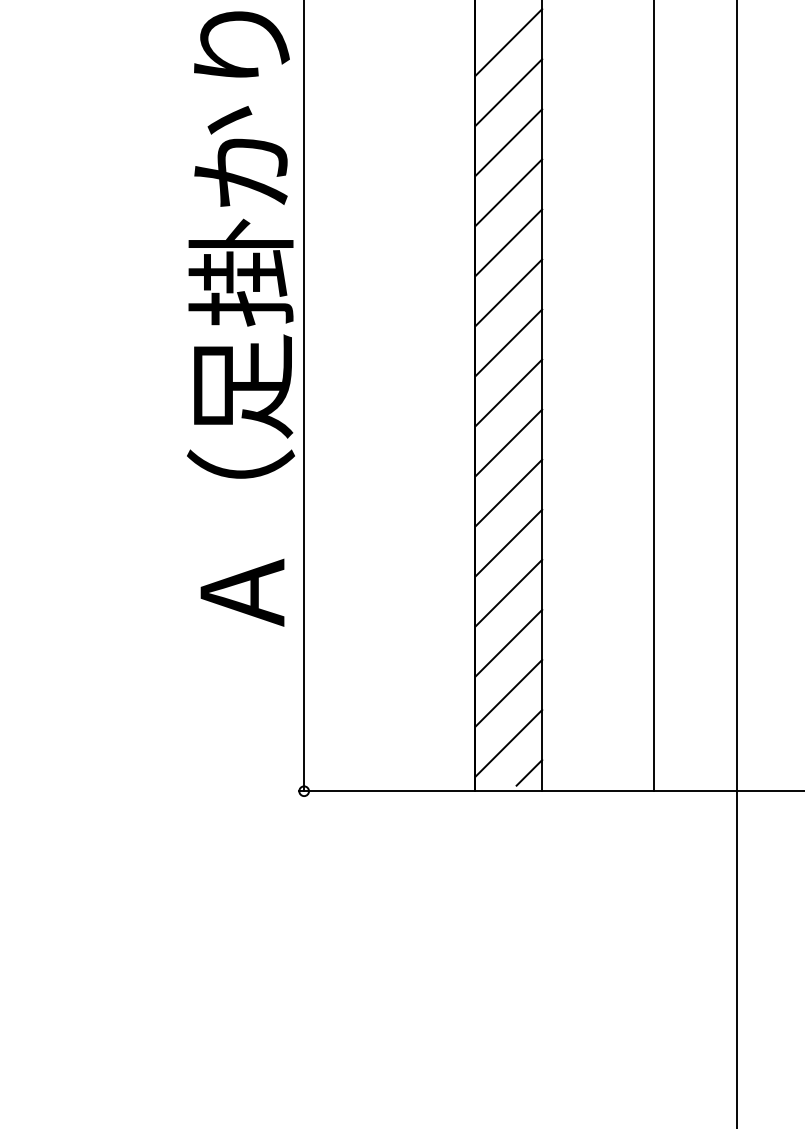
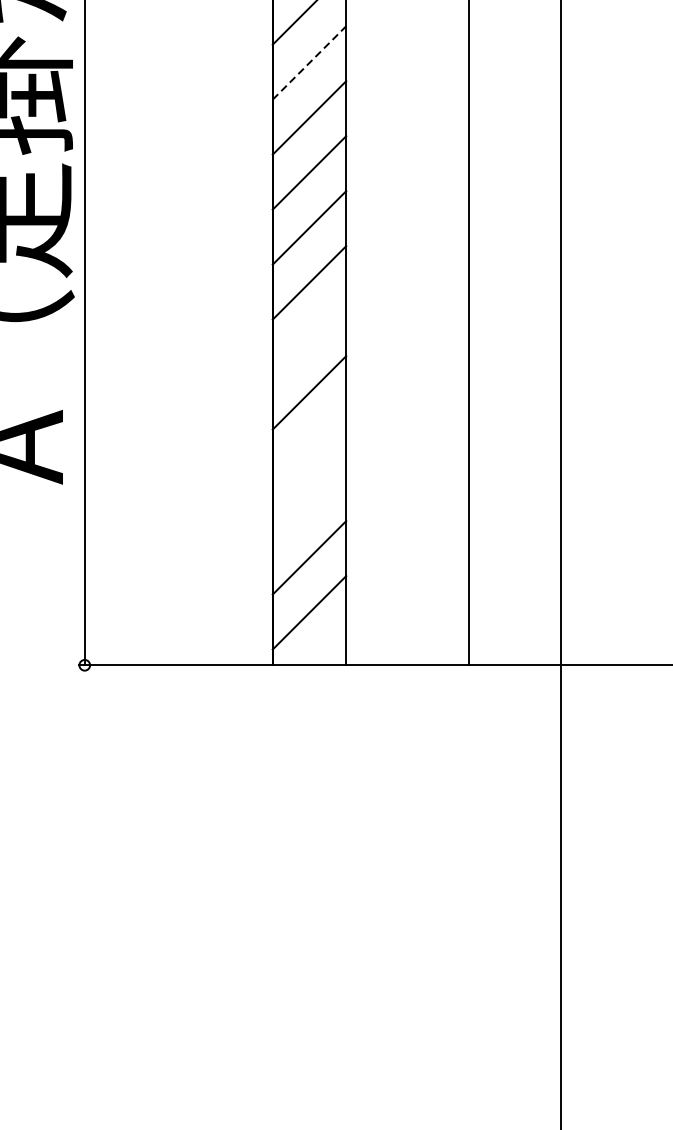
line: (509, 242) -> (310, 62), solid -> dashed
line: (508, 492) -> (309, 337), removed
line: (508, 592) -> (309, 446), removed
line: (508, 642) -> (309, 501), removed
line: (529, 772) -> (332, 644), removed

